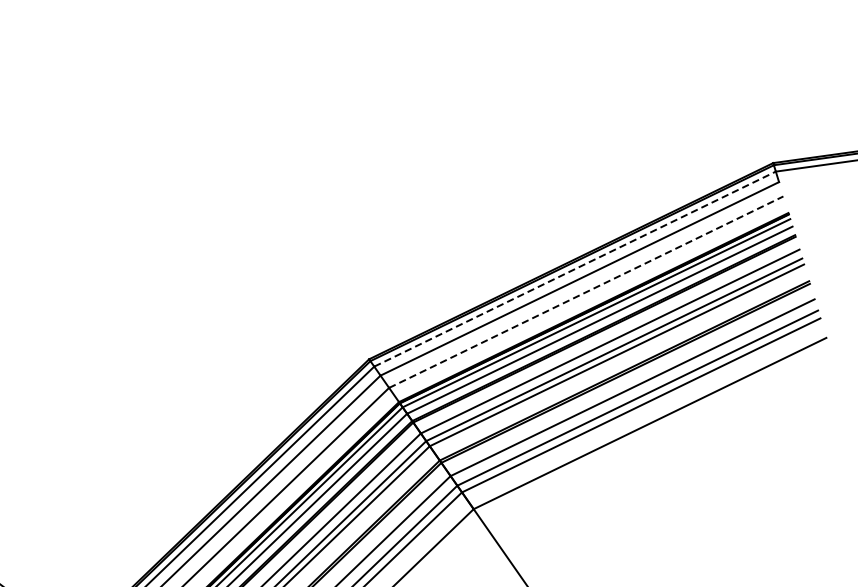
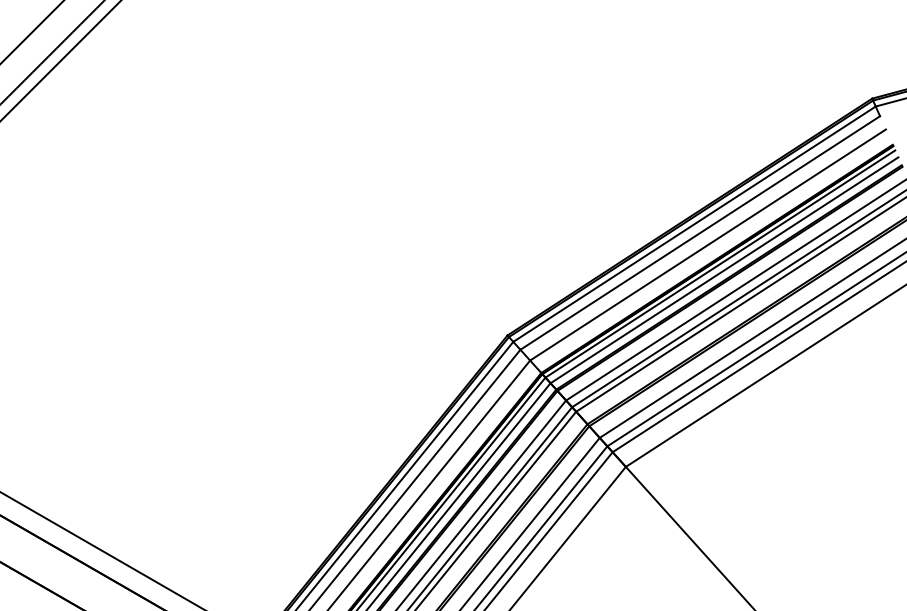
line: (575, 268) -> (694, 223), dashed -> solid
line: (586, 291) -> (708, 244), dashed -> solid

